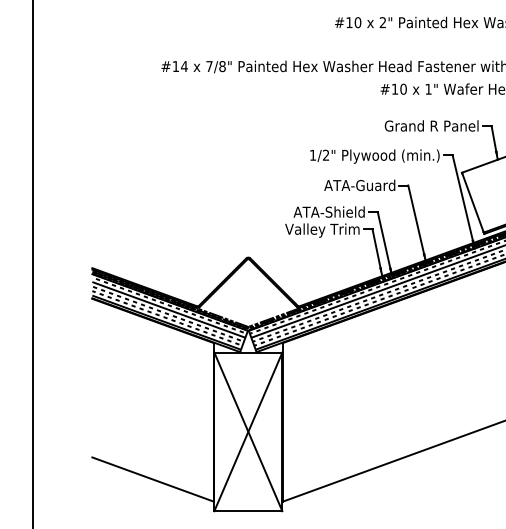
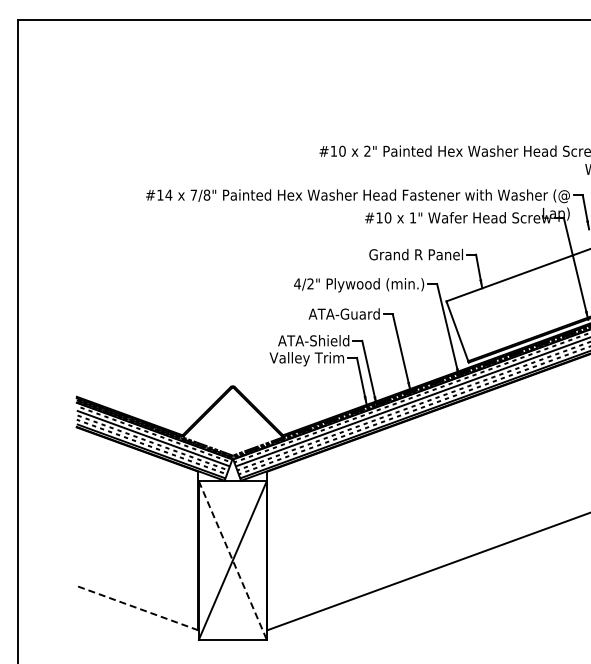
text: (313, 154) -> (297, 283), 1/2" -> 4/2"
line: (249, 432) -> (233, 561), solid -> dashed
line: (153, 479) -> (137, 608), solid -> dashed

